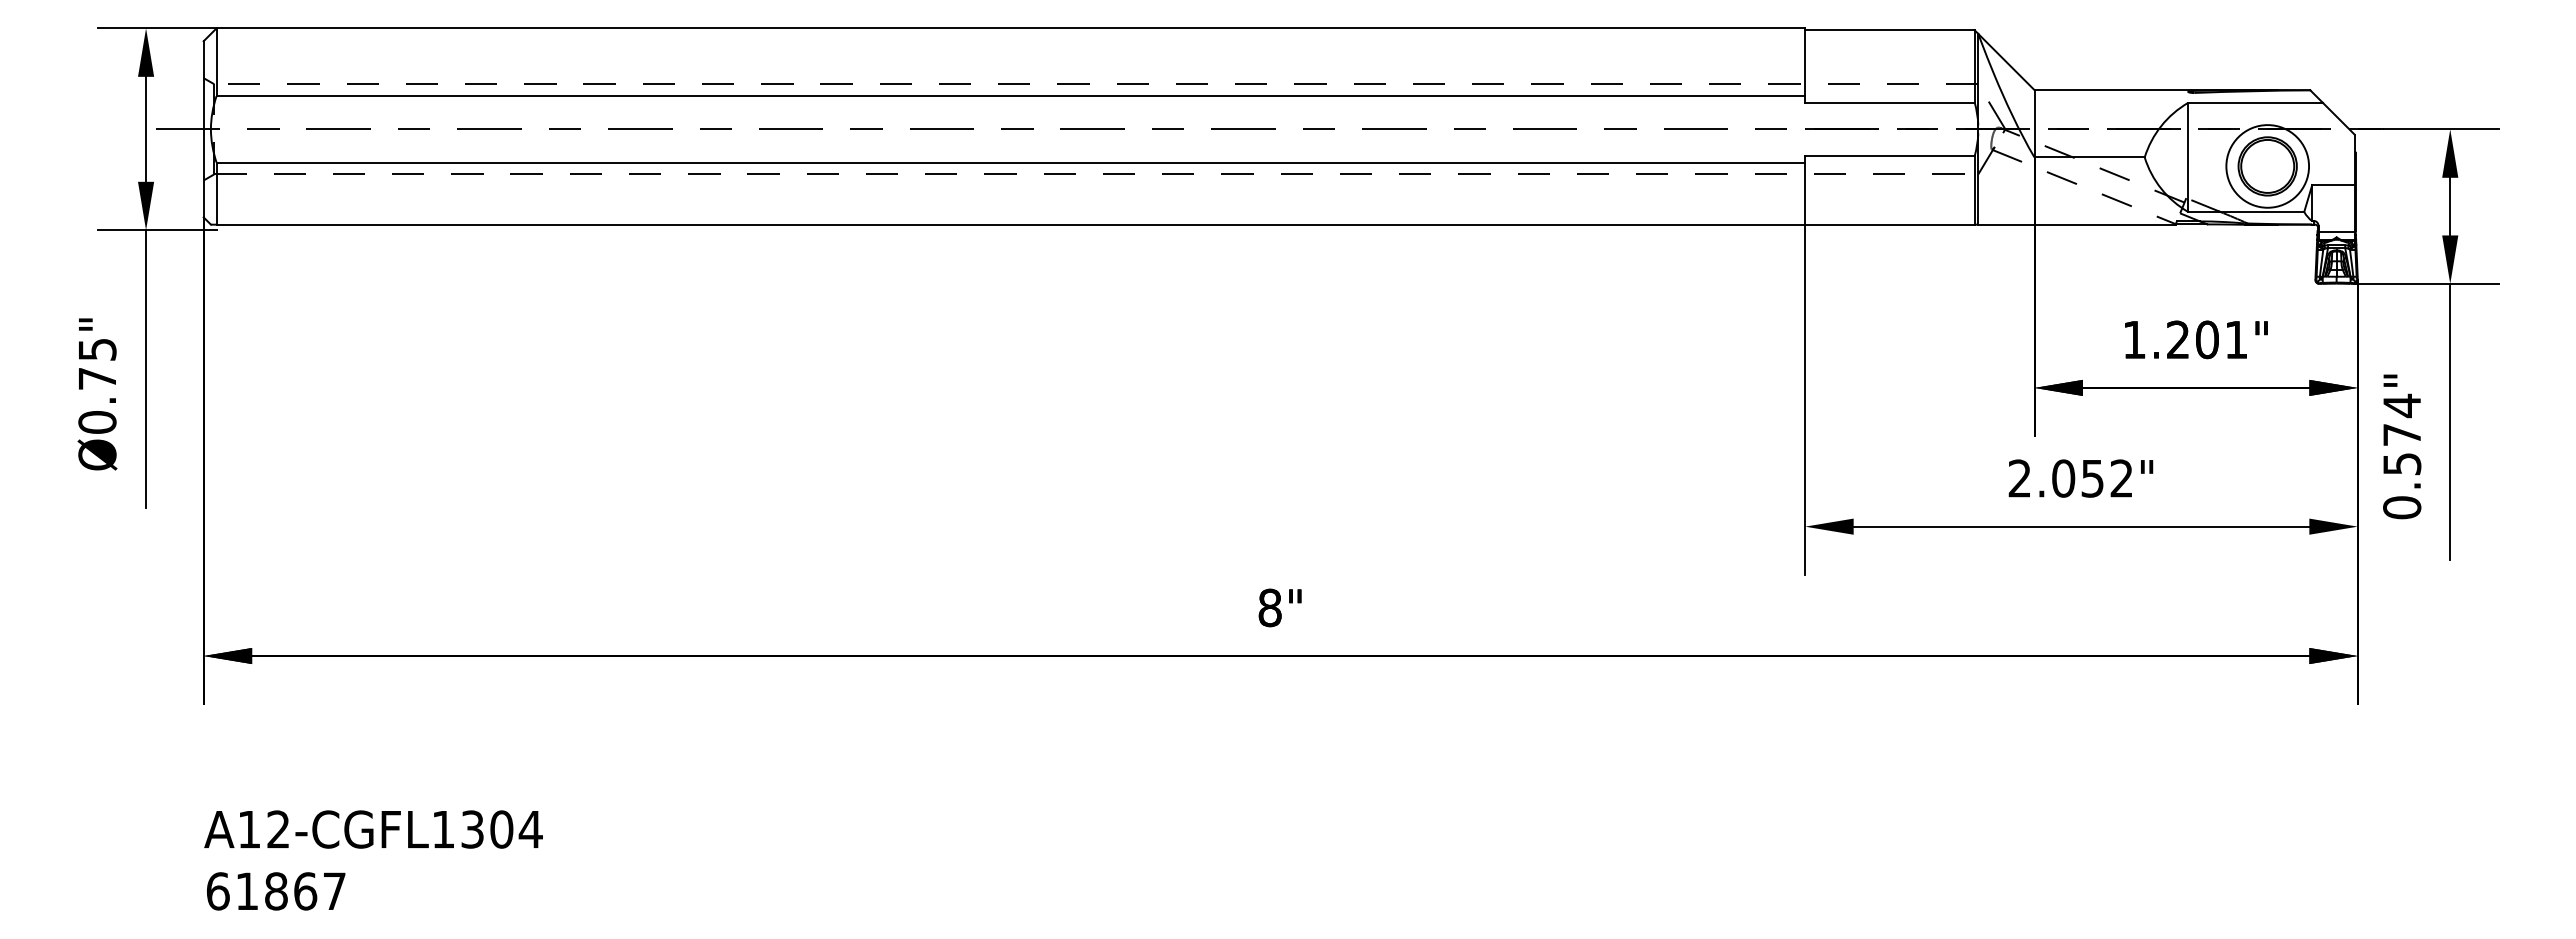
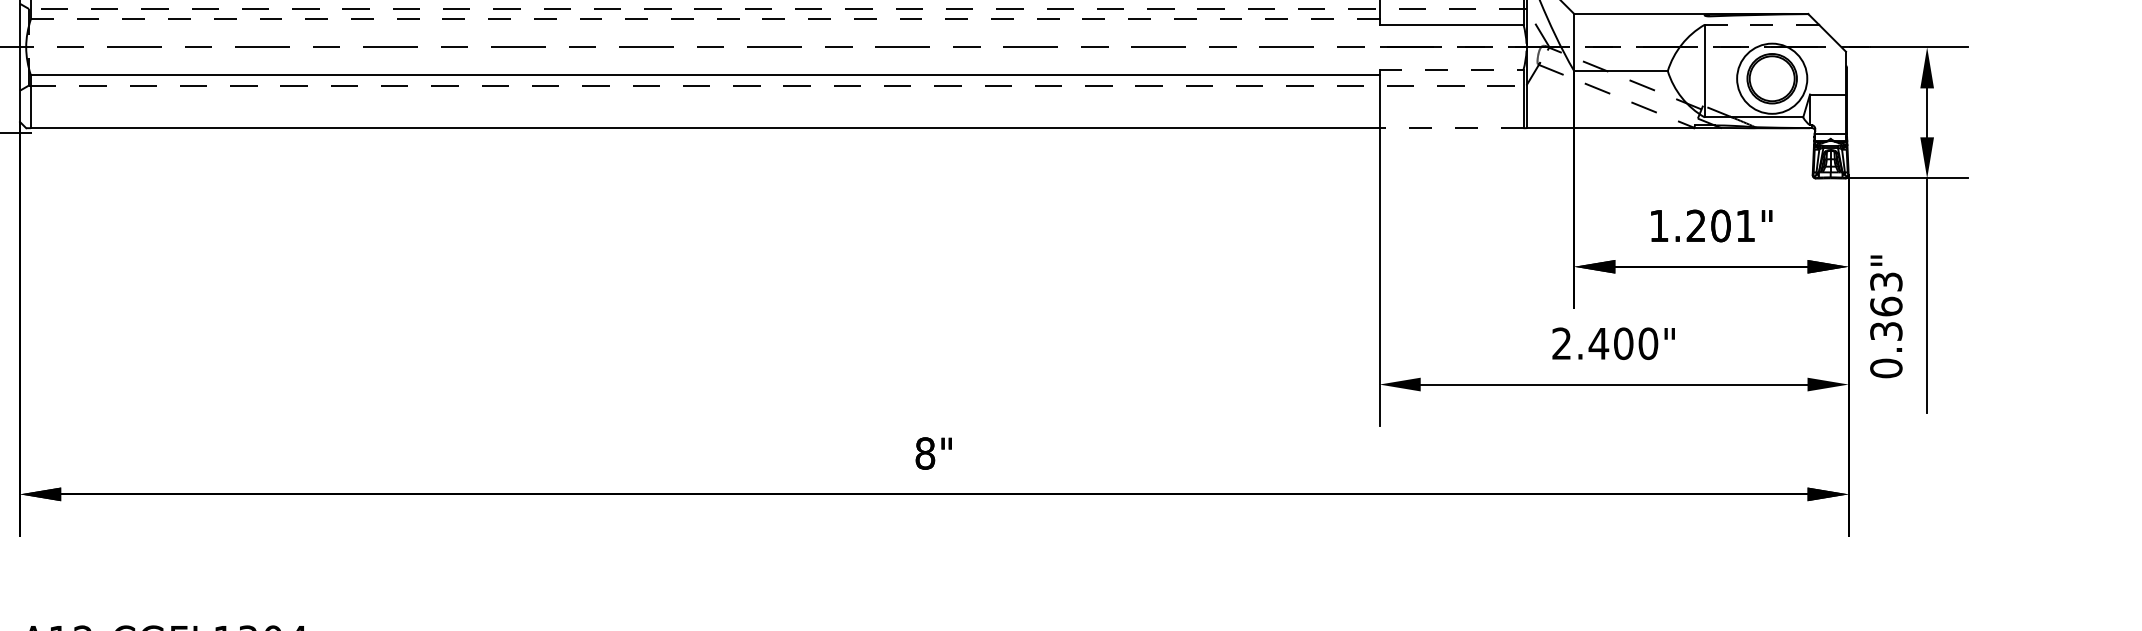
line: (1010, 96) -> (704, 19), solid -> dashed
line: (2256, 102) -> (1762, 24), solid -> dashed
line: (1889, 155) -> (1451, 69), solid -> dashed
line: (1889, 224) -> (1451, 128), solid -> dashed
text: (2402, 433) -> (1886, 305), 0.574" -> 0.363"
text: (2092, 478) -> (1623, 343), 2.052" -> 2.400"

